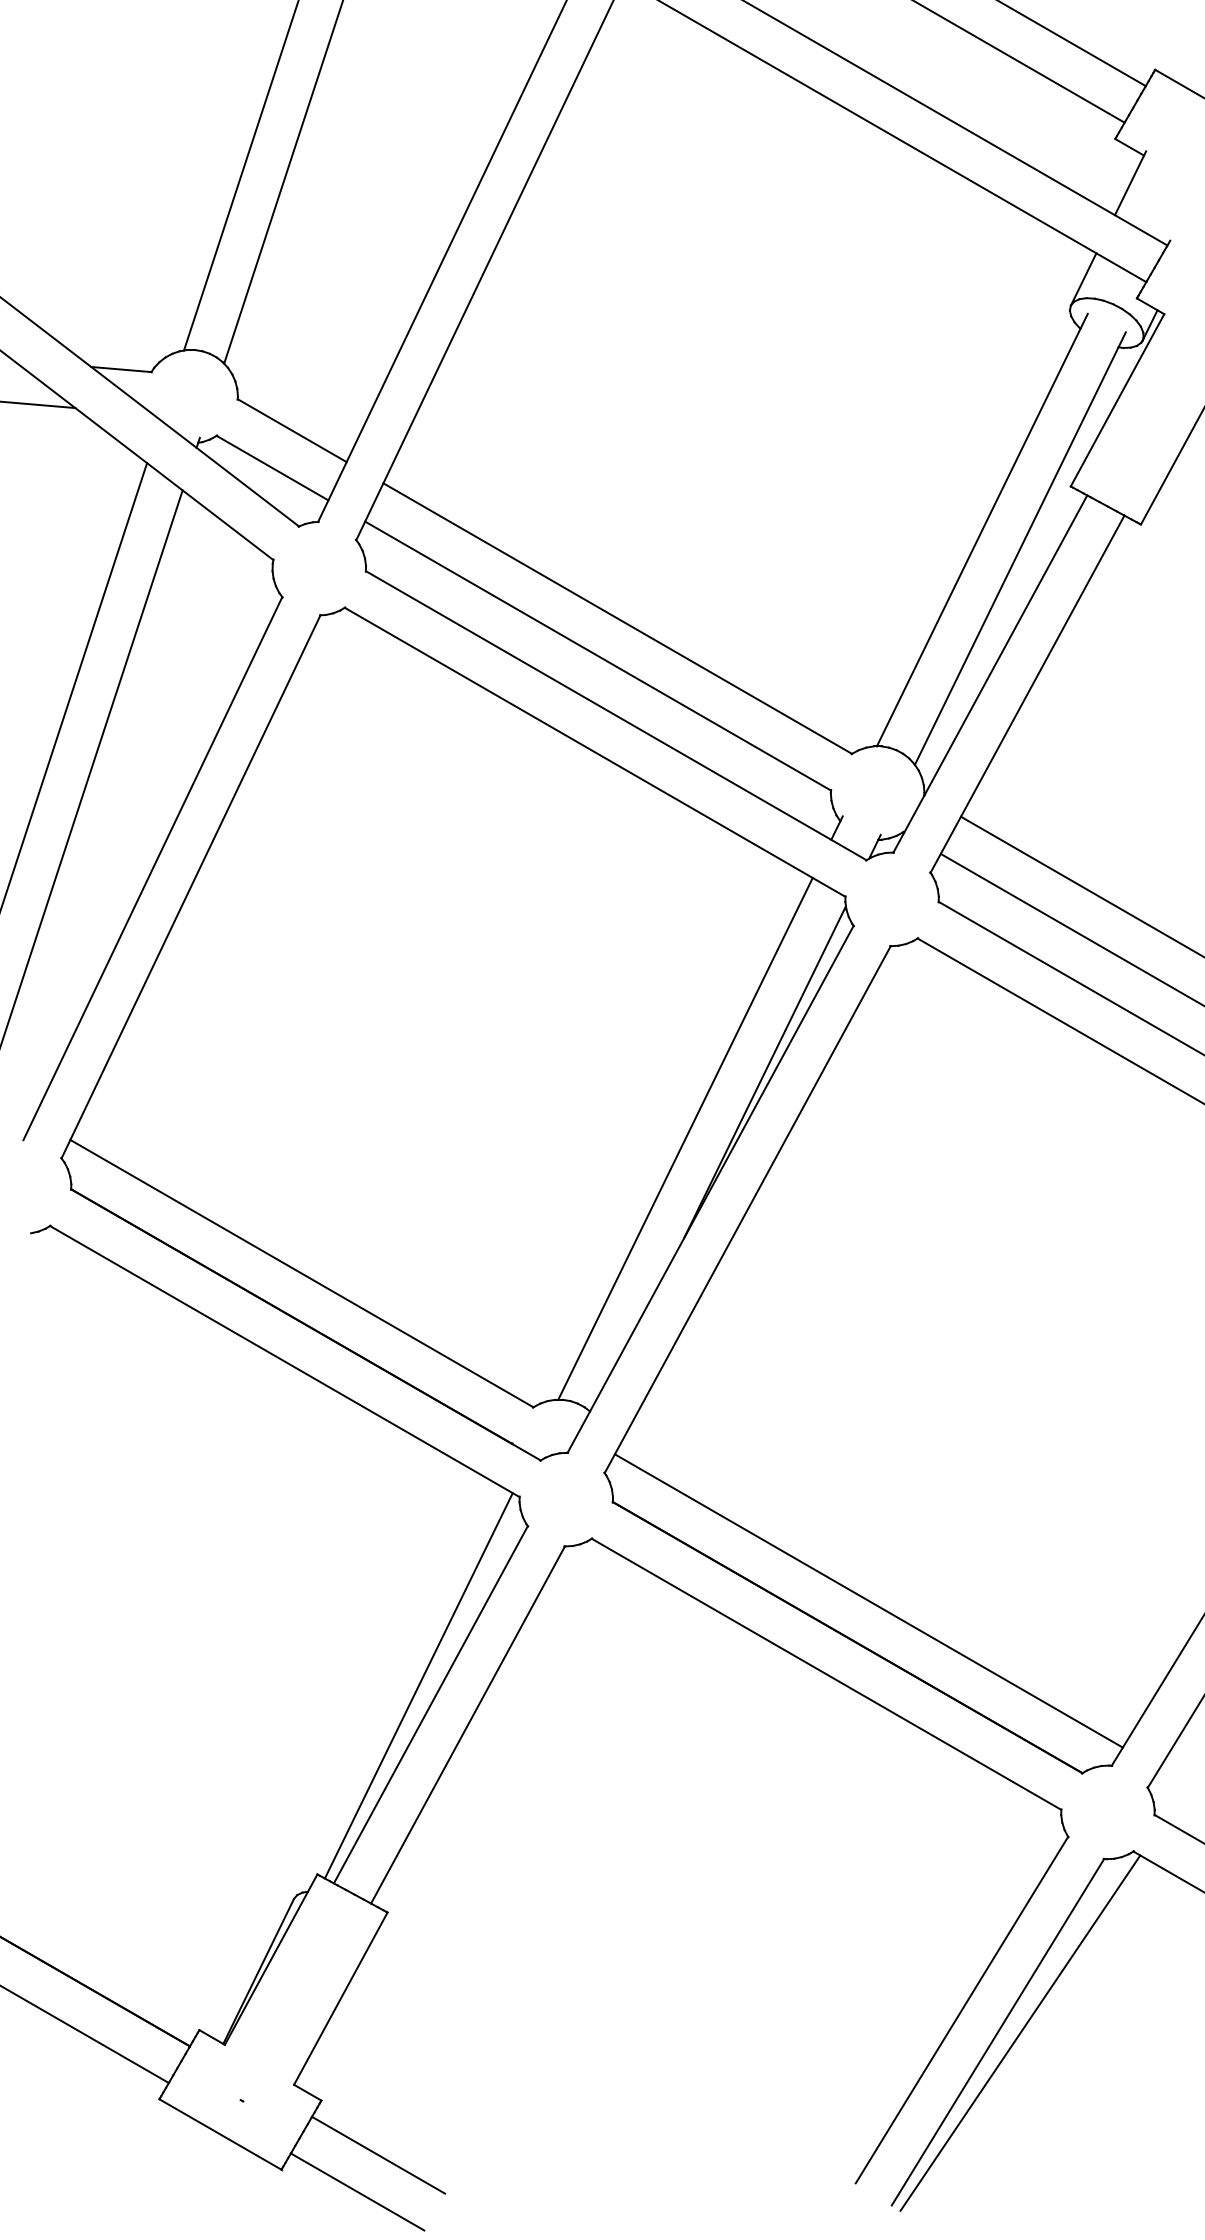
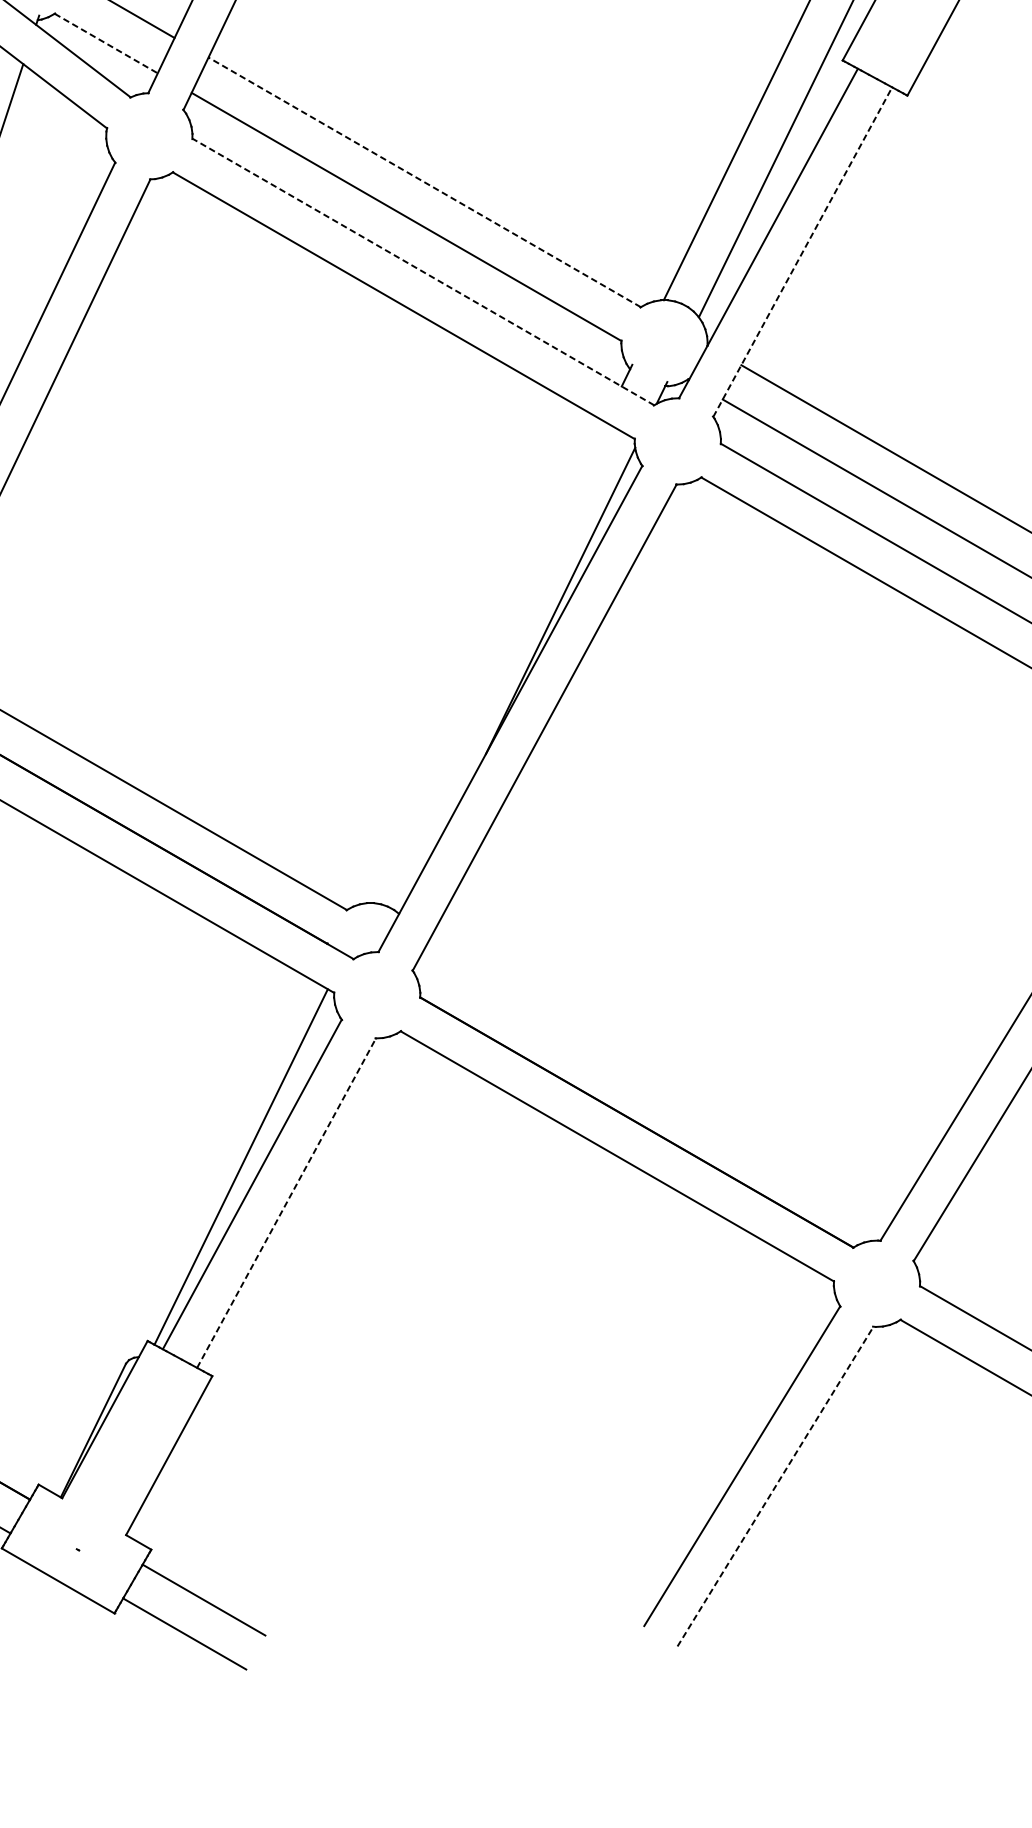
line: (273, 468) -> (107, 43), solid -> dashed
line: (617, 618) -> (424, 182), solid -> dashed
line: (1027, 693) -> (802, 251), solid -> dashed
line: (615, 715) -> (422, 271), solid -> dashed
line: (685, 1138) -> (487, 662), removed
line: (868, 1600) -> (656, 1088), removed
line: (468, 1724) -> (287, 1202), solid -> dashed
line: (998, 2031) -> (775, 1485), solid -> dashed
line: (1020, 2032) -> (796, 1486), removed

